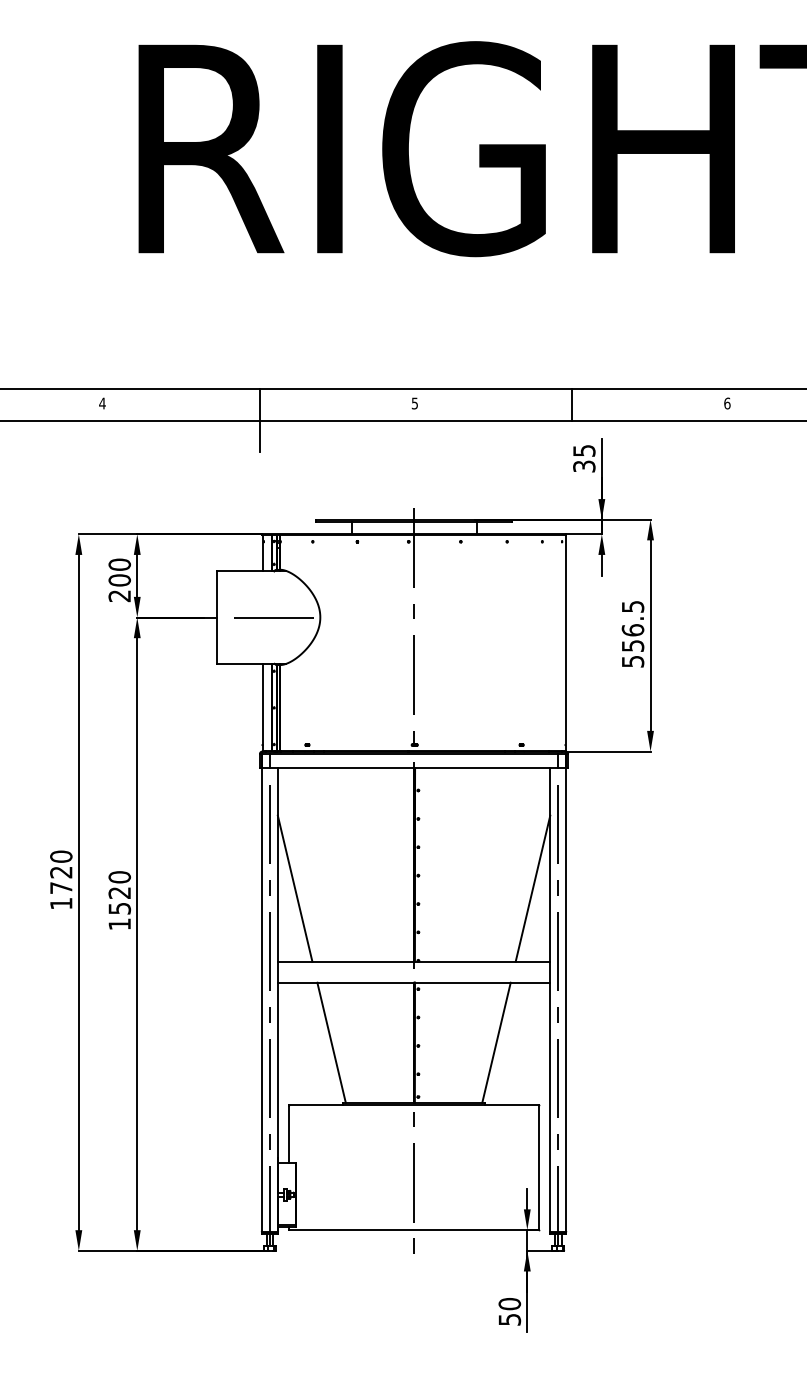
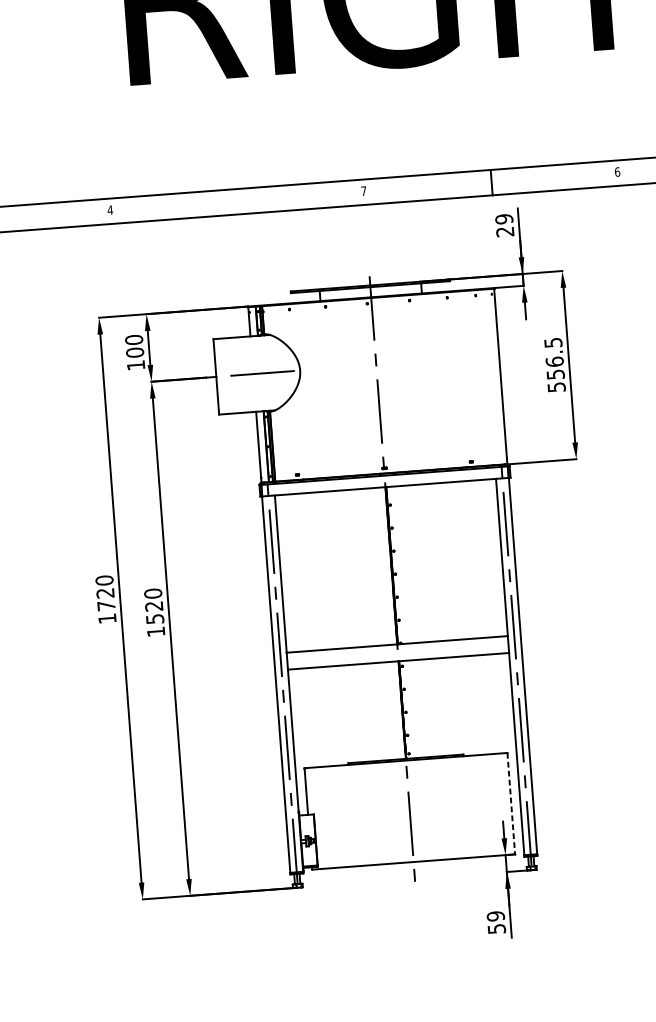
text: (414, 403) -> (363, 191), 5 -> 7
line: (259, 420) -> (238, 214), removed
text: (584, 458) -> (504, 225), 35 -> 29
text: (119, 596) -> (135, 365), 200 -> 100
line: (294, 888) -> (295, 592), removed
line: (532, 888) -> (488, 577), removed
line: (331, 1042) -> (335, 714), removed
line: (496, 1042) -> (469, 704), removed
line: (539, 1168) -> (511, 804), solid -> dashed
text: (509, 1304) -> (495, 916), 50 -> 59

